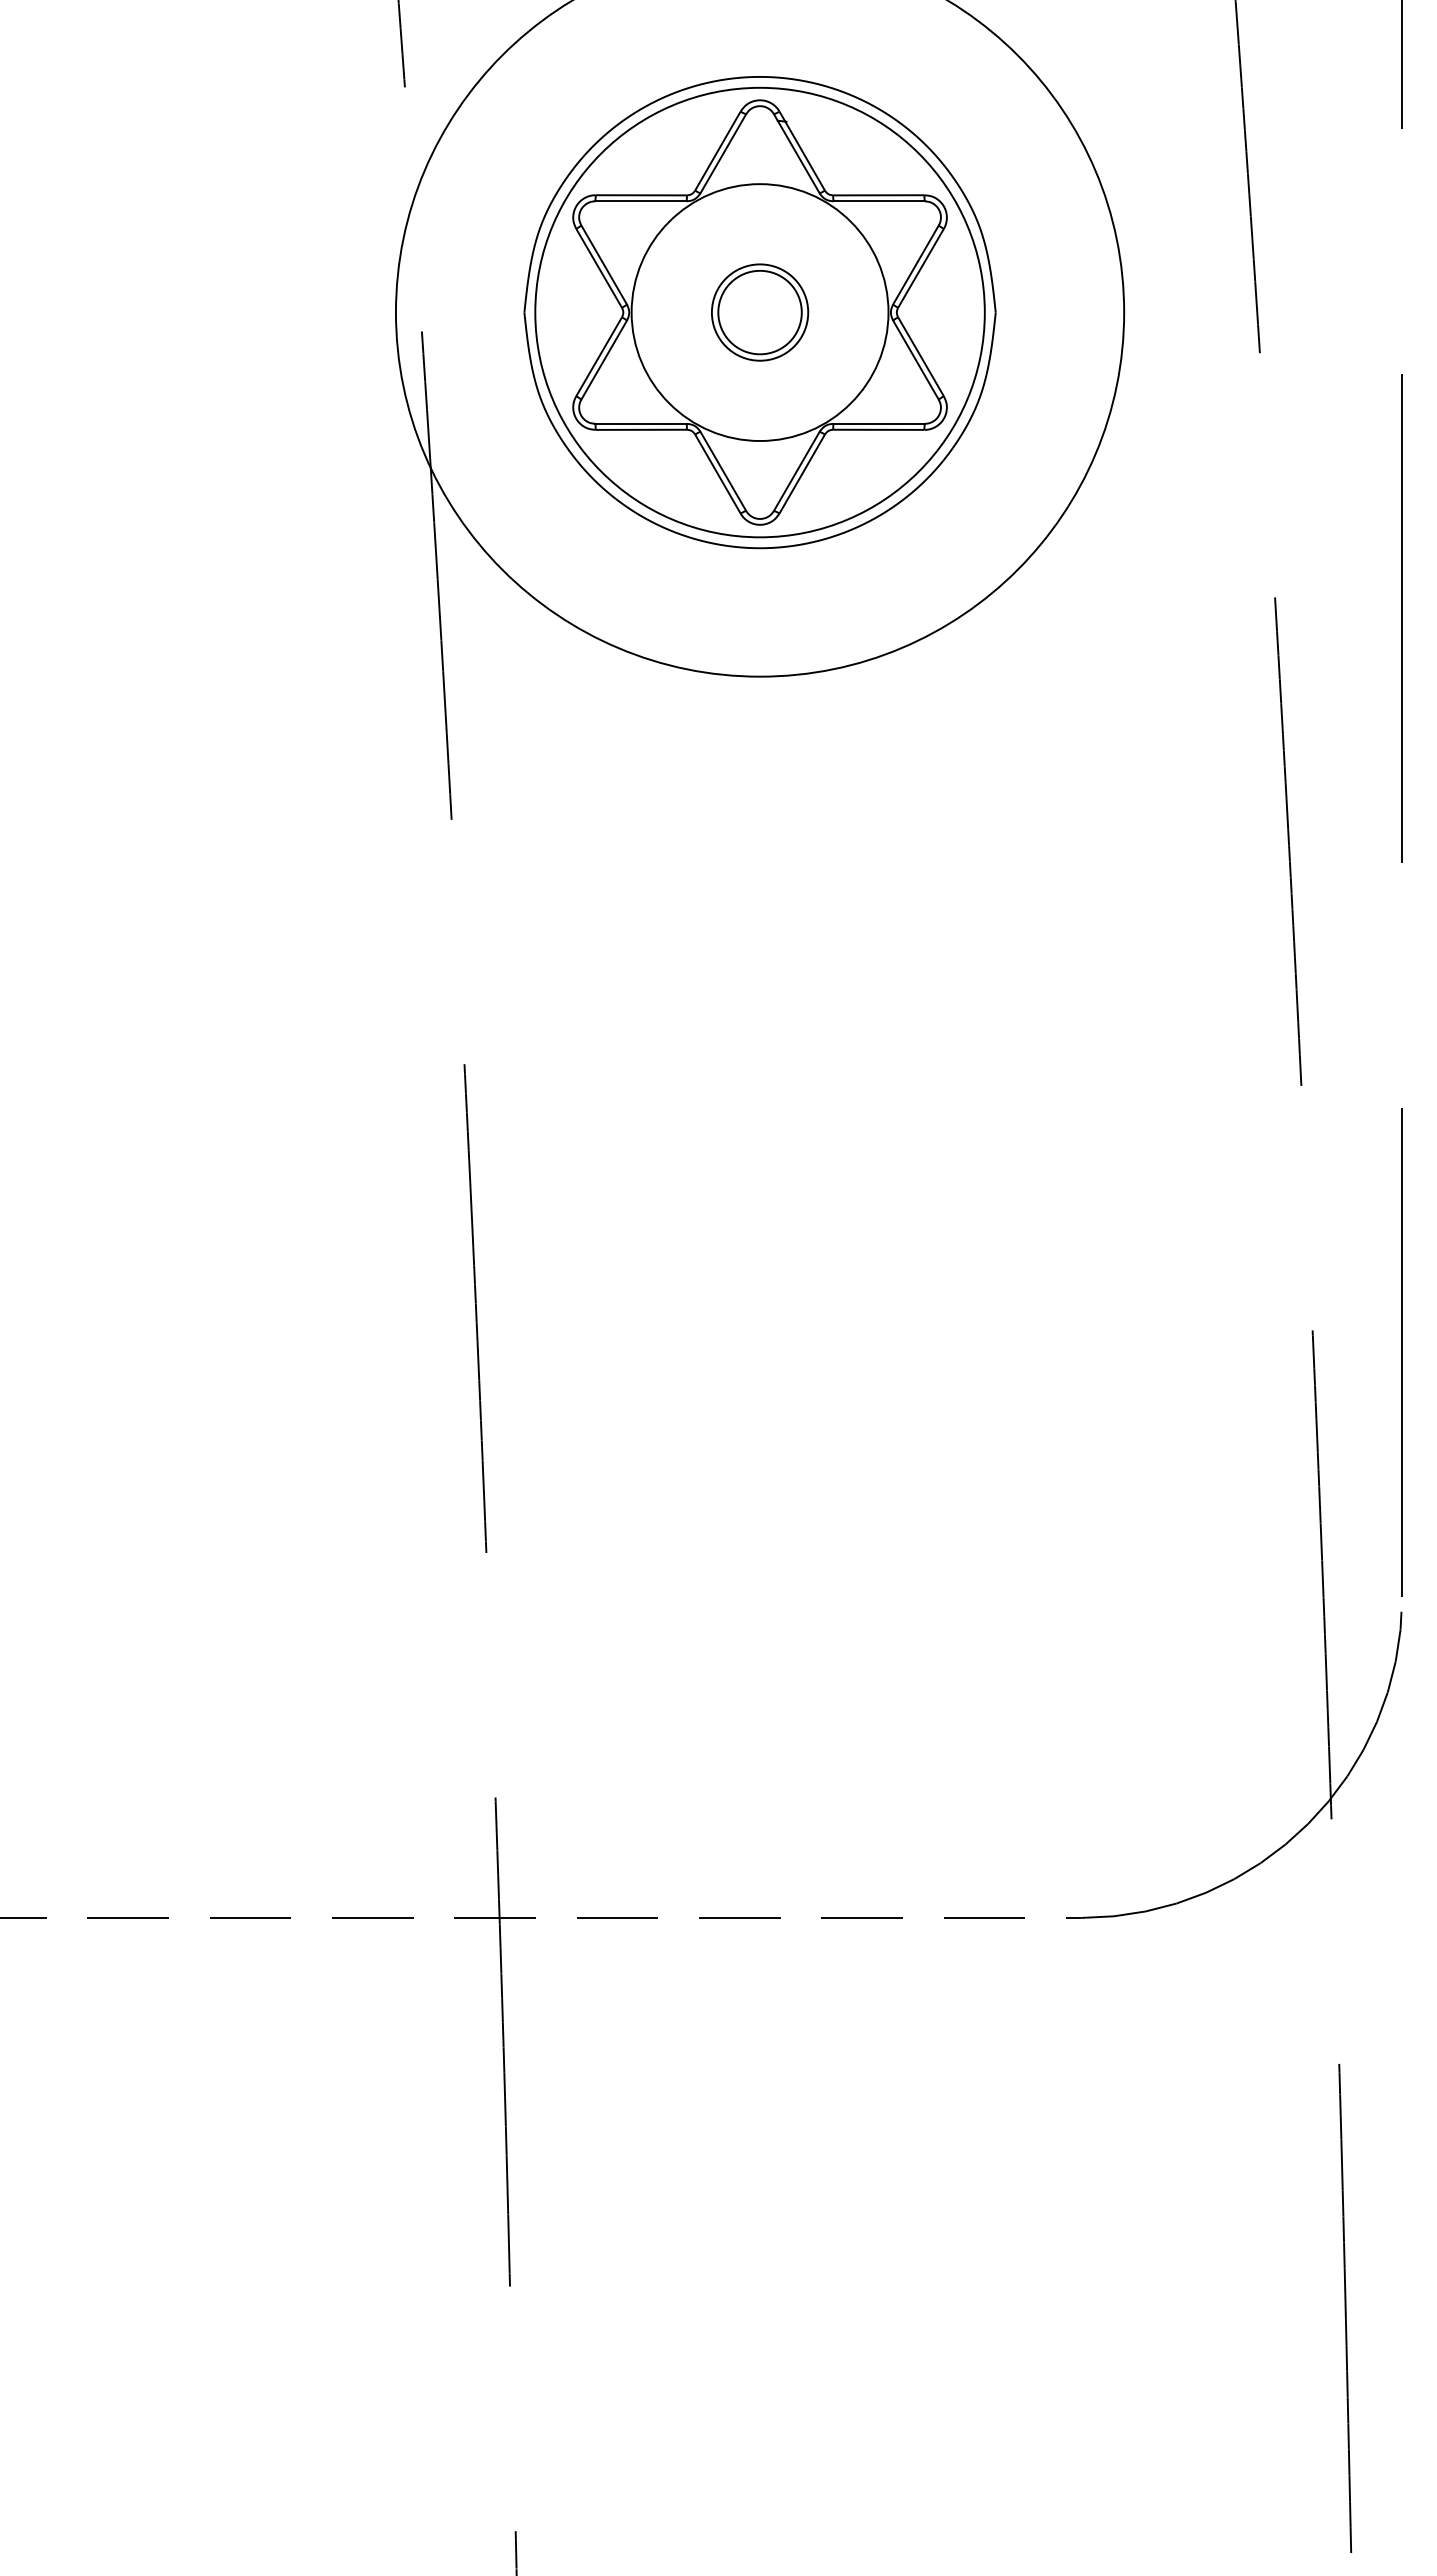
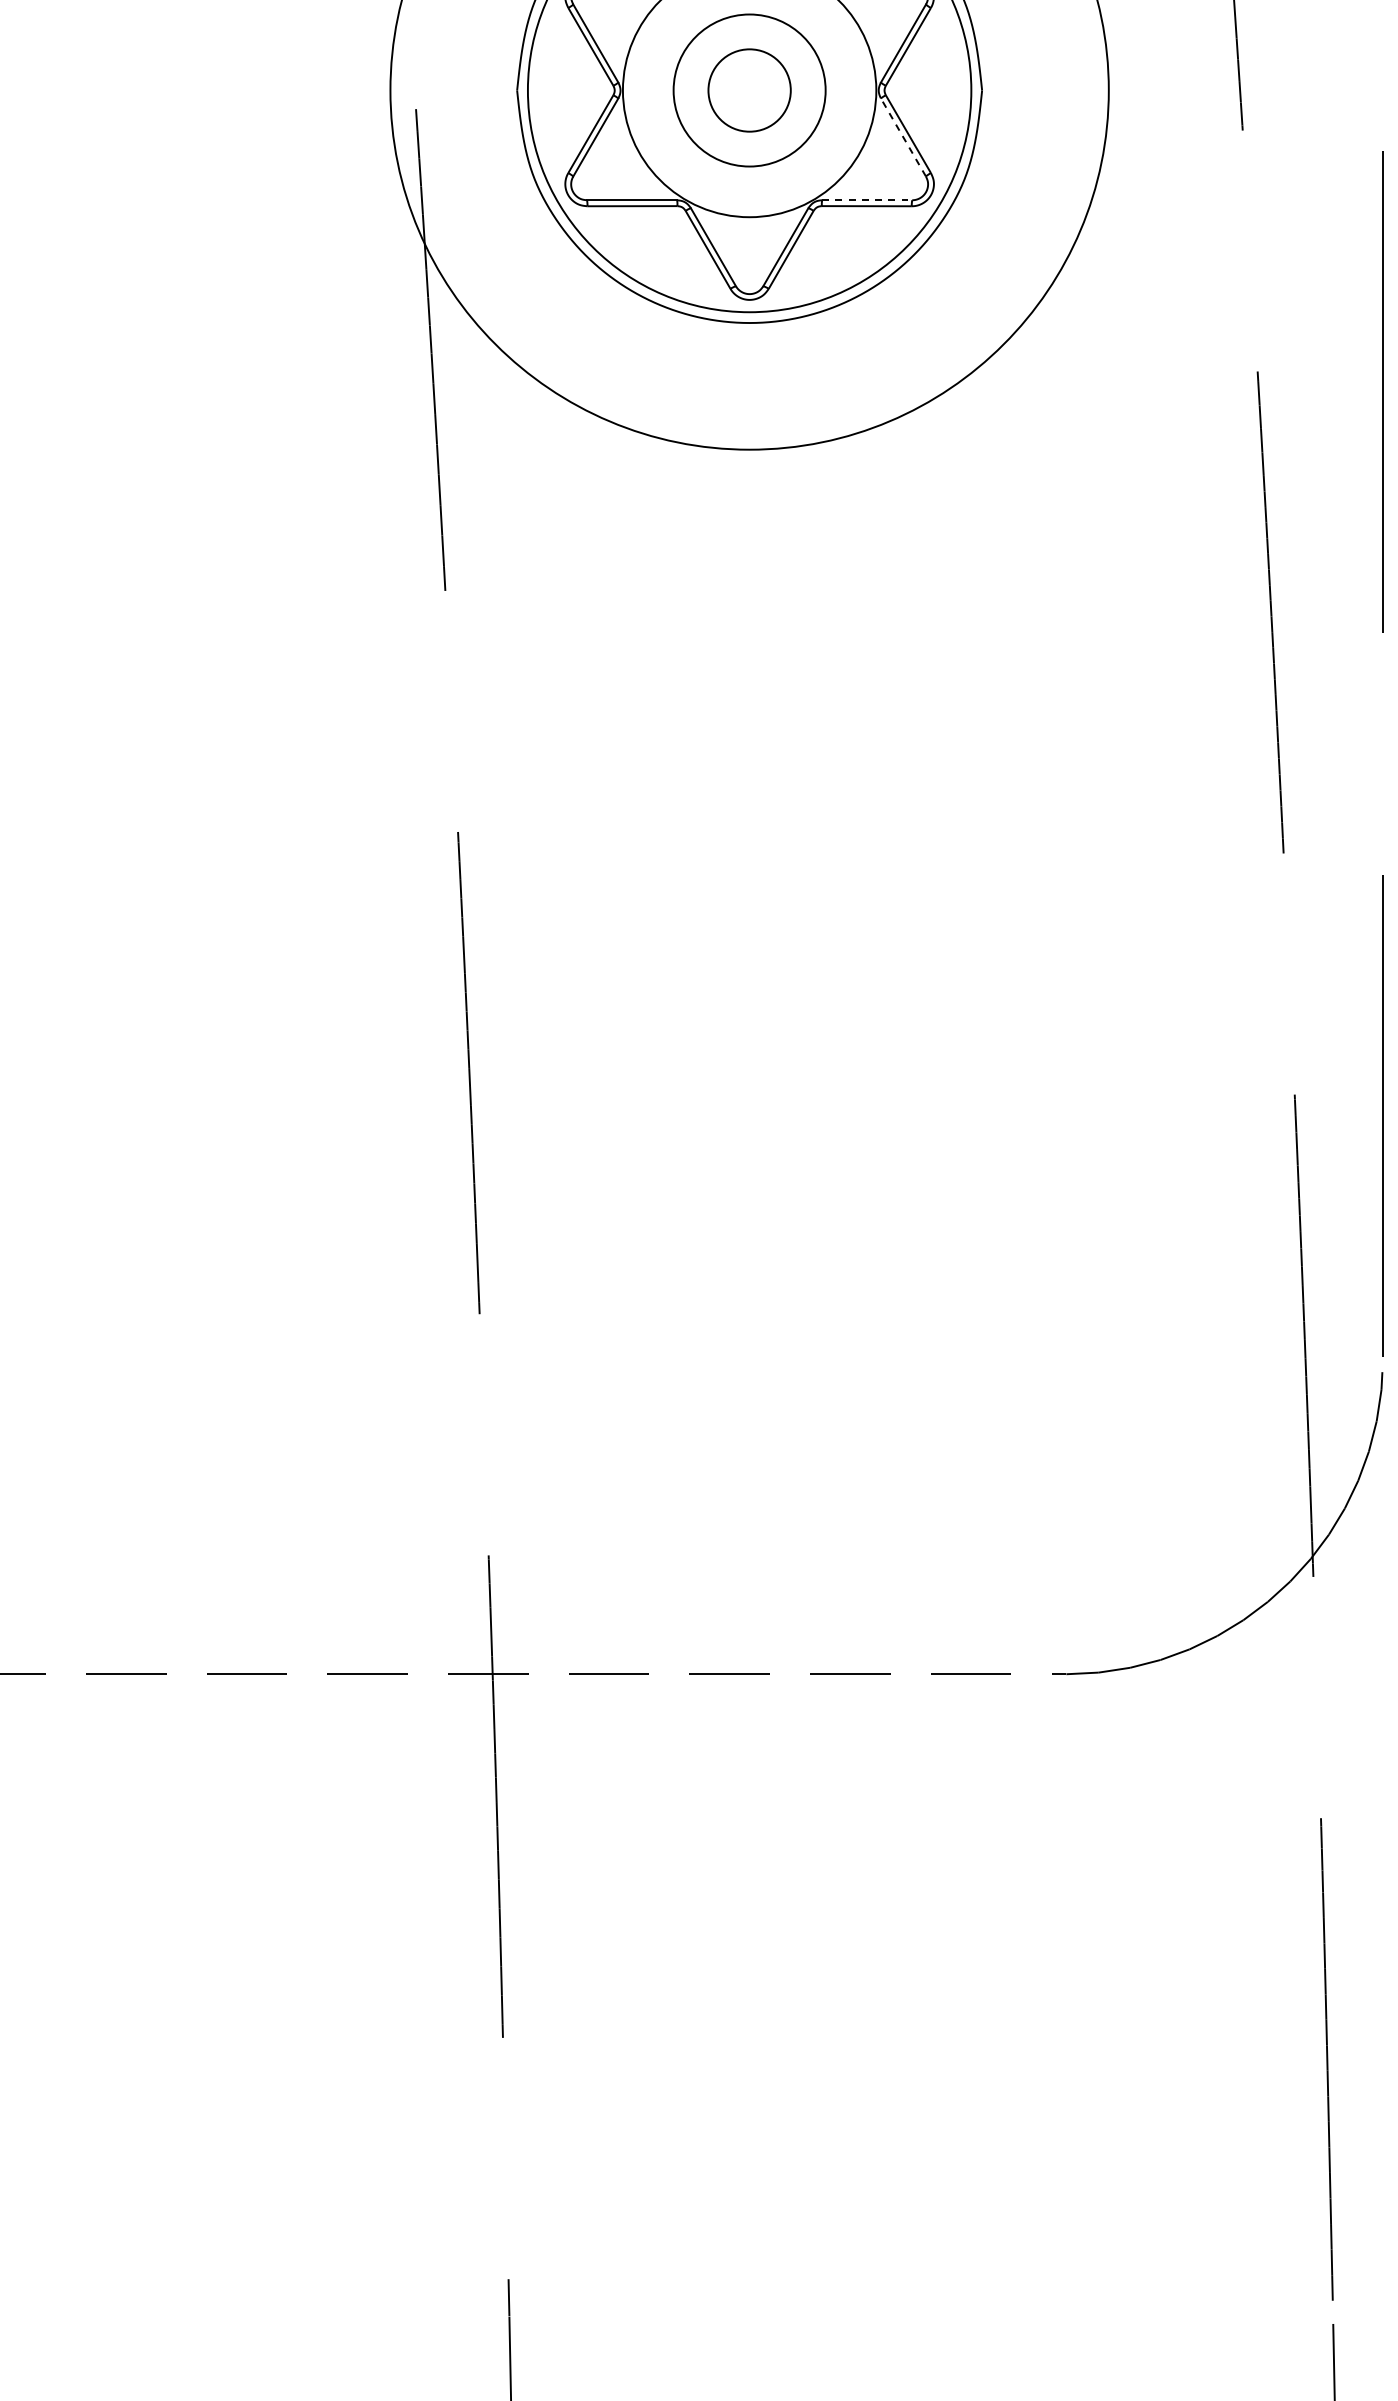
circle: (759, 312) -> (749, 90), size x1.6
line: (915, 360) -> (902, 137), solid -> dashed
line: (879, 423) -> (867, 199), solid -> dashed

